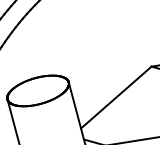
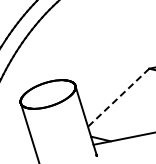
line: (116, 98) -> (118, 98), solid -> dashed

